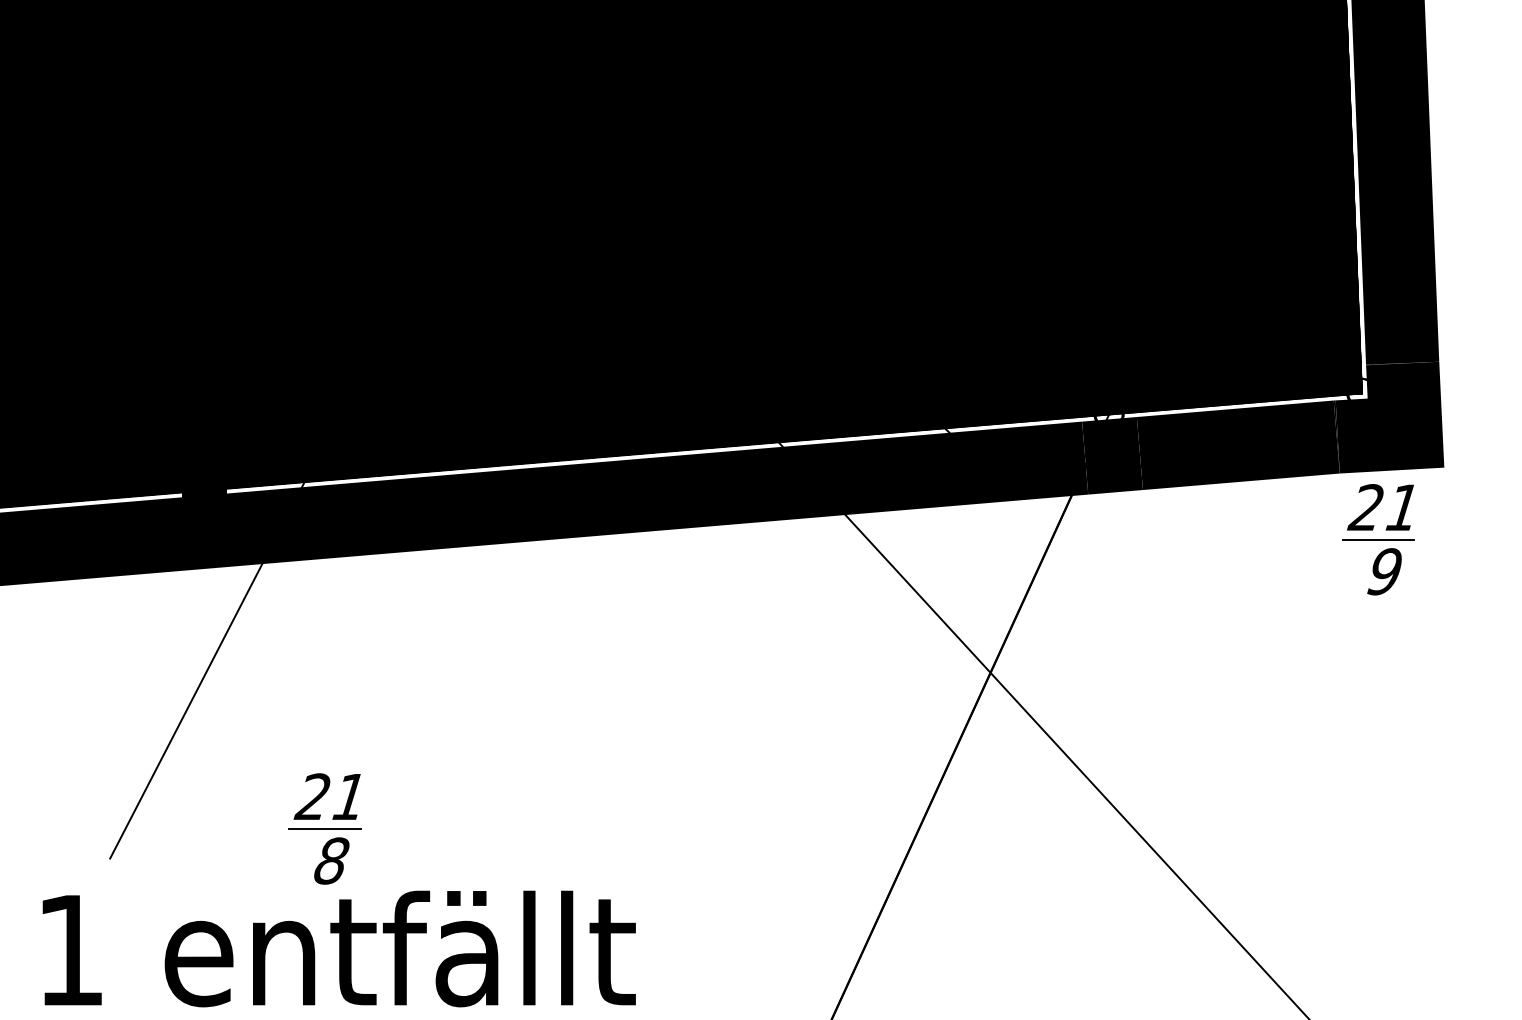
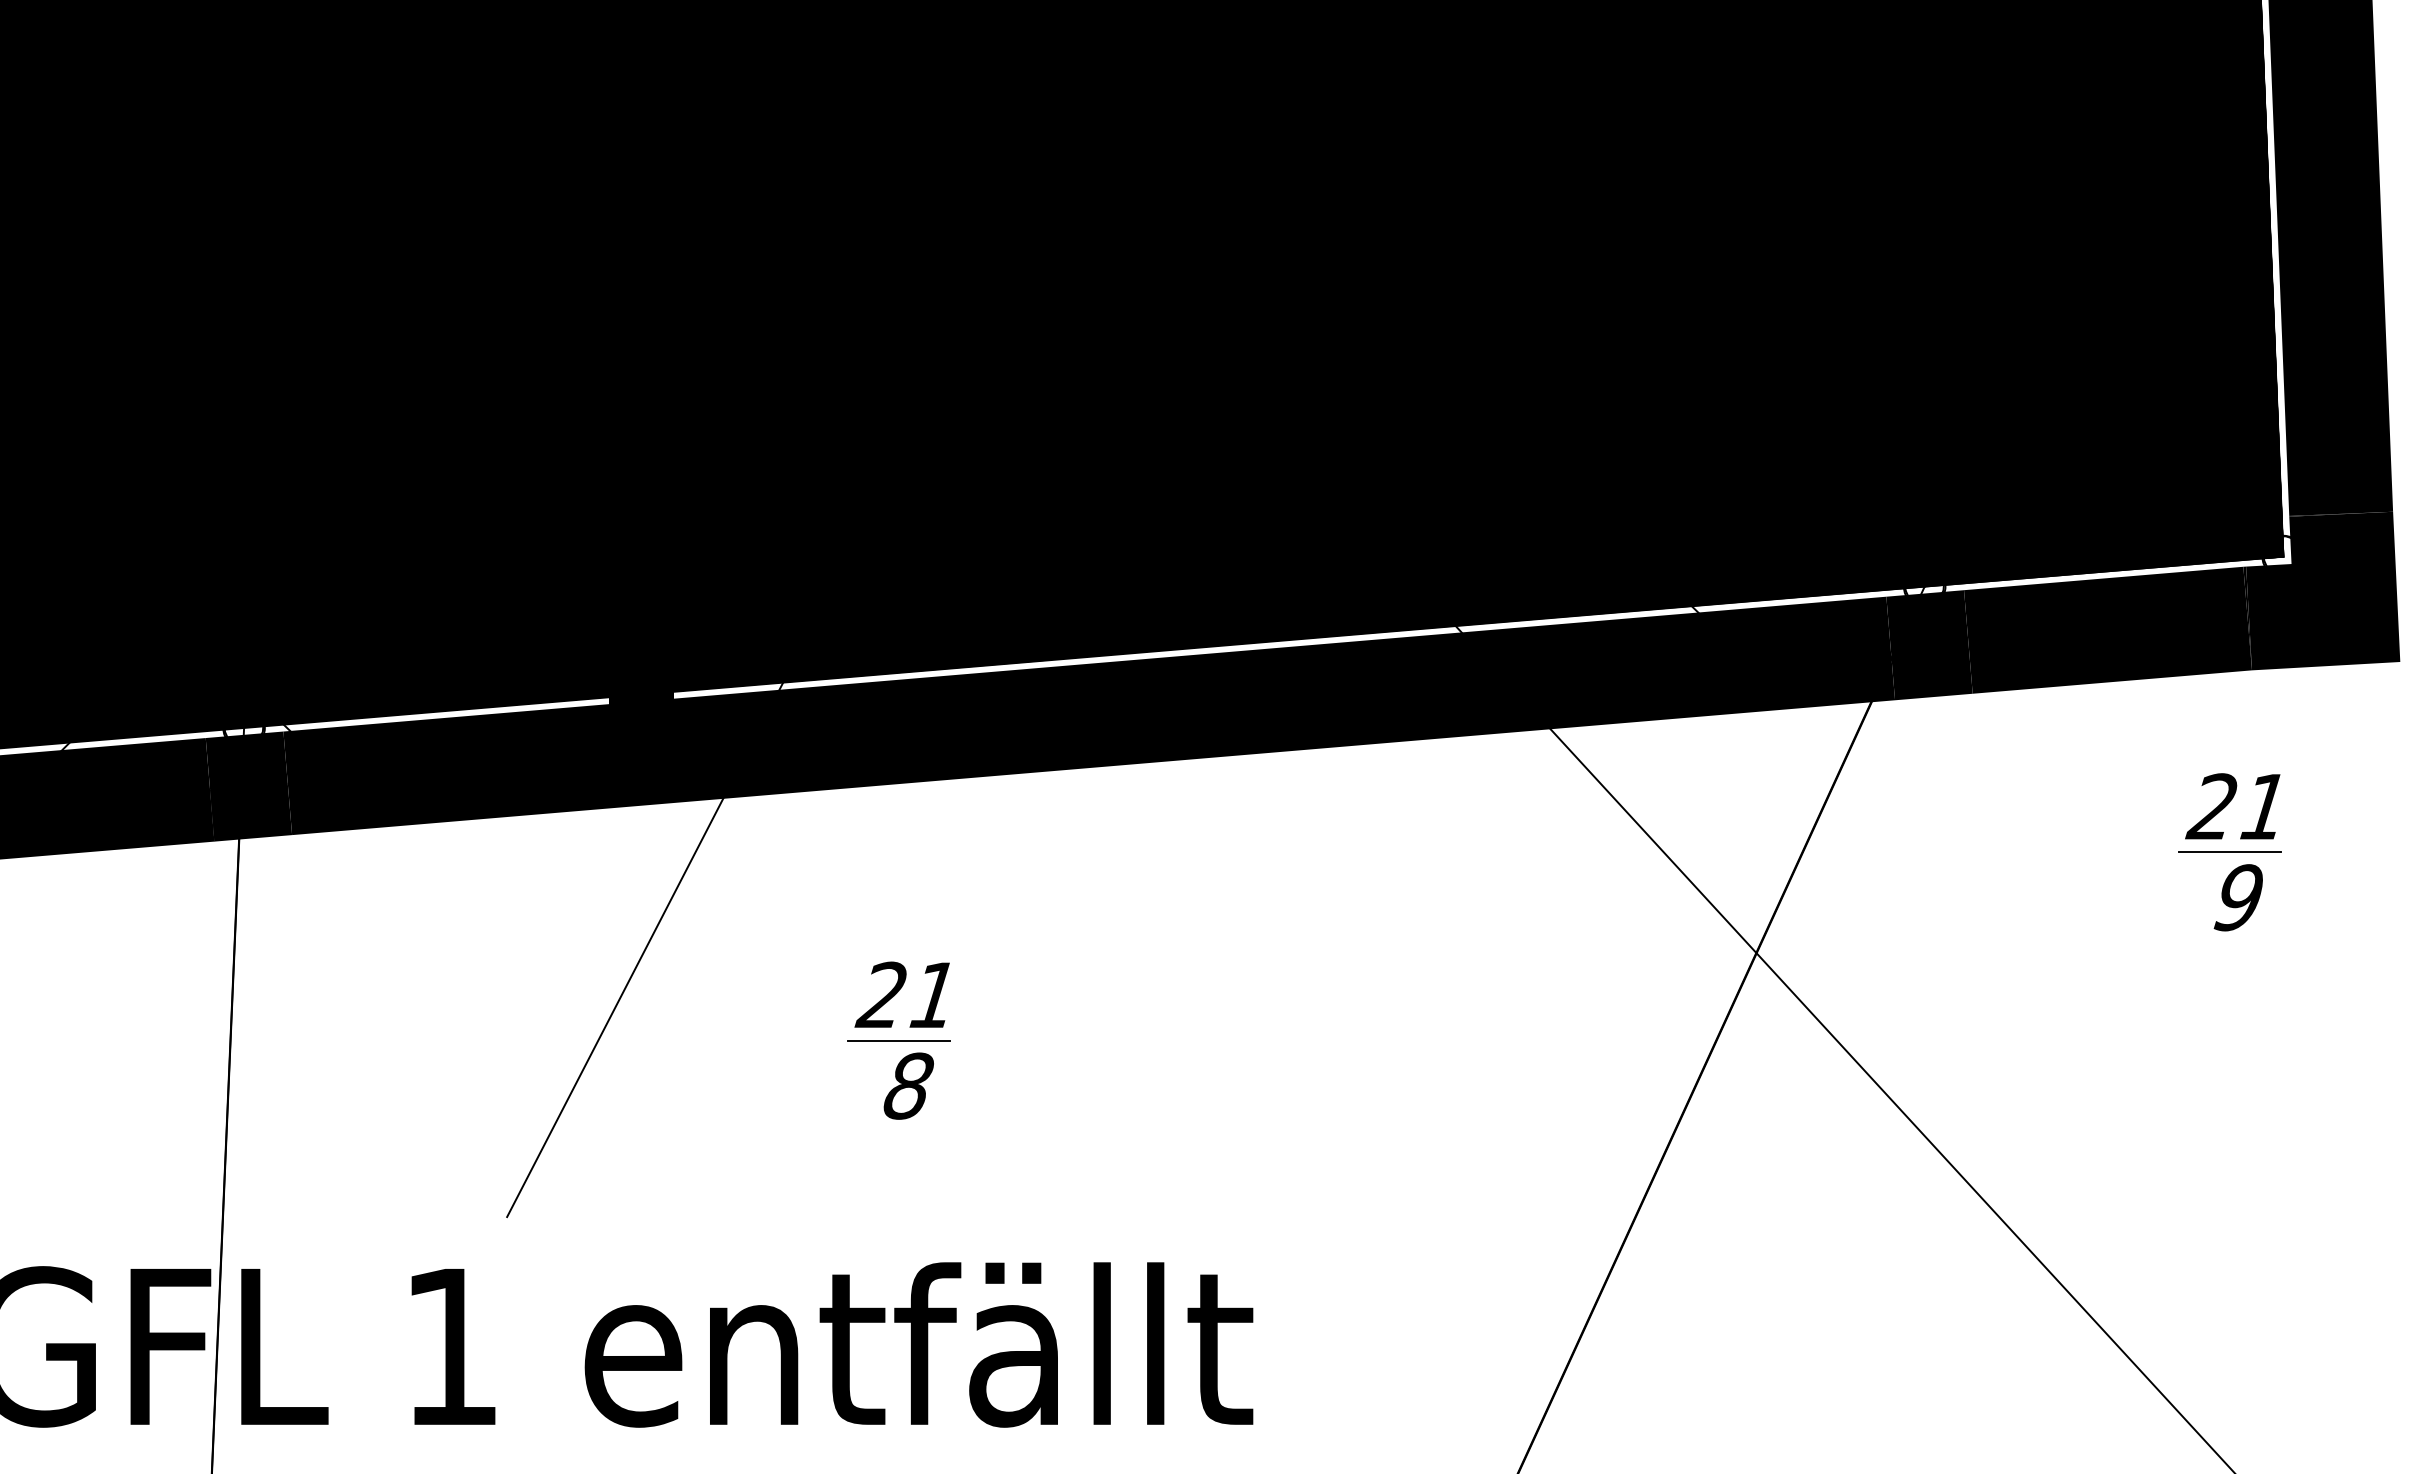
part: (1378, 539) -> (2229, 852), moved
part: (324, 828) -> (898, 1040), moved

